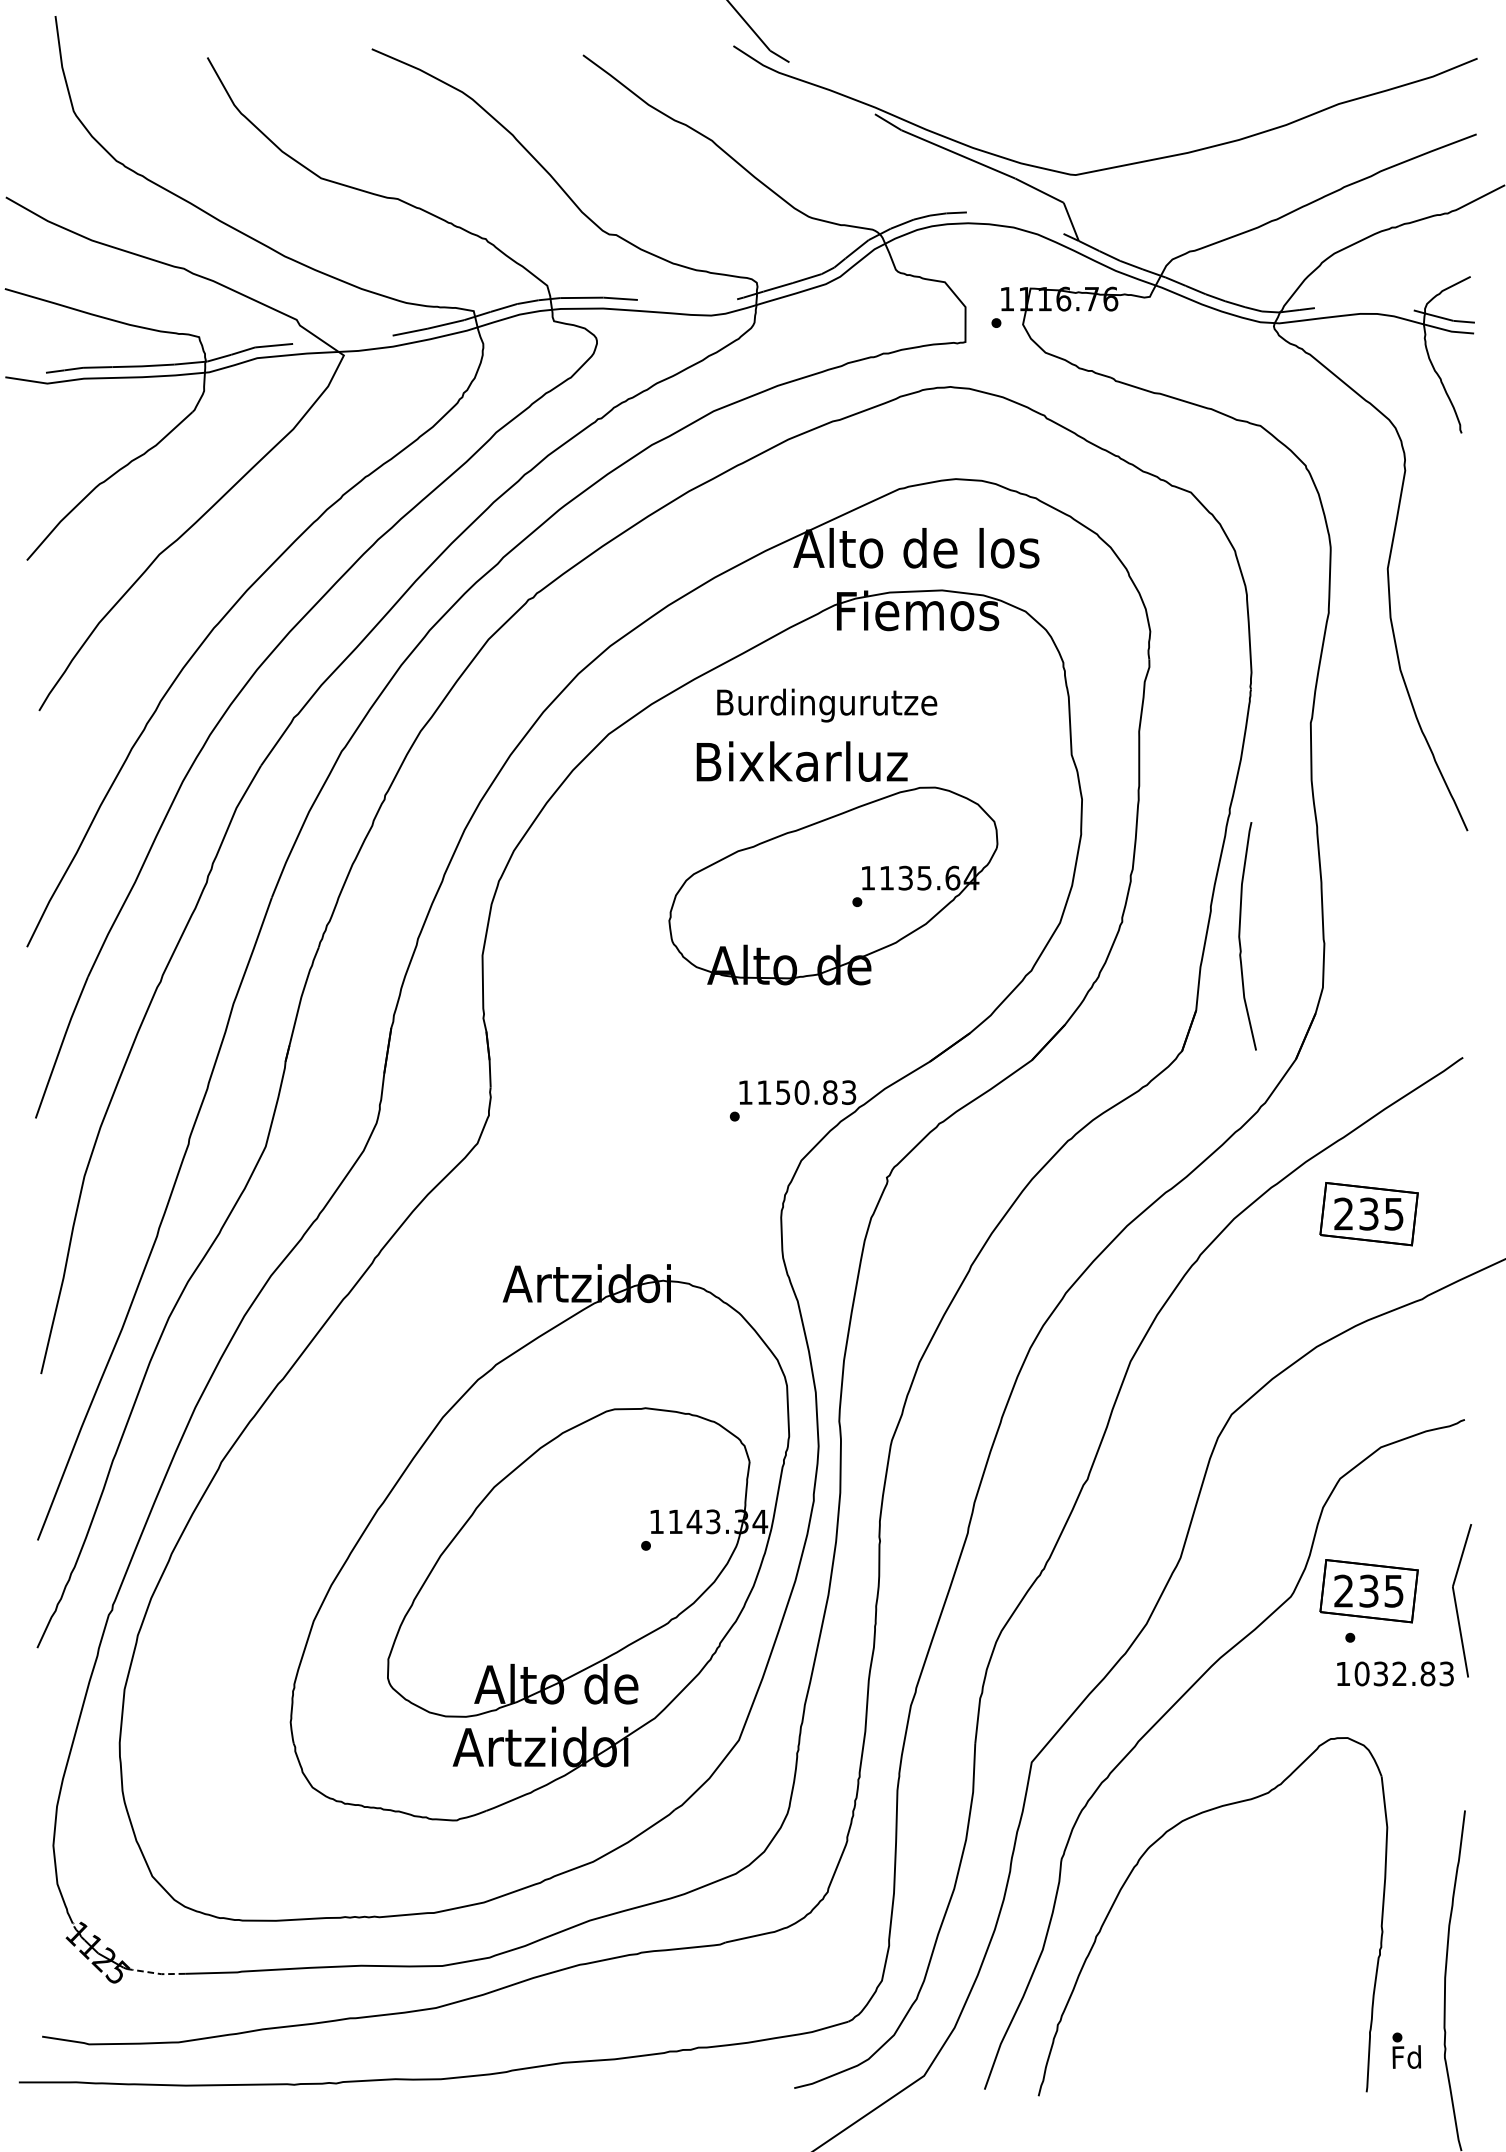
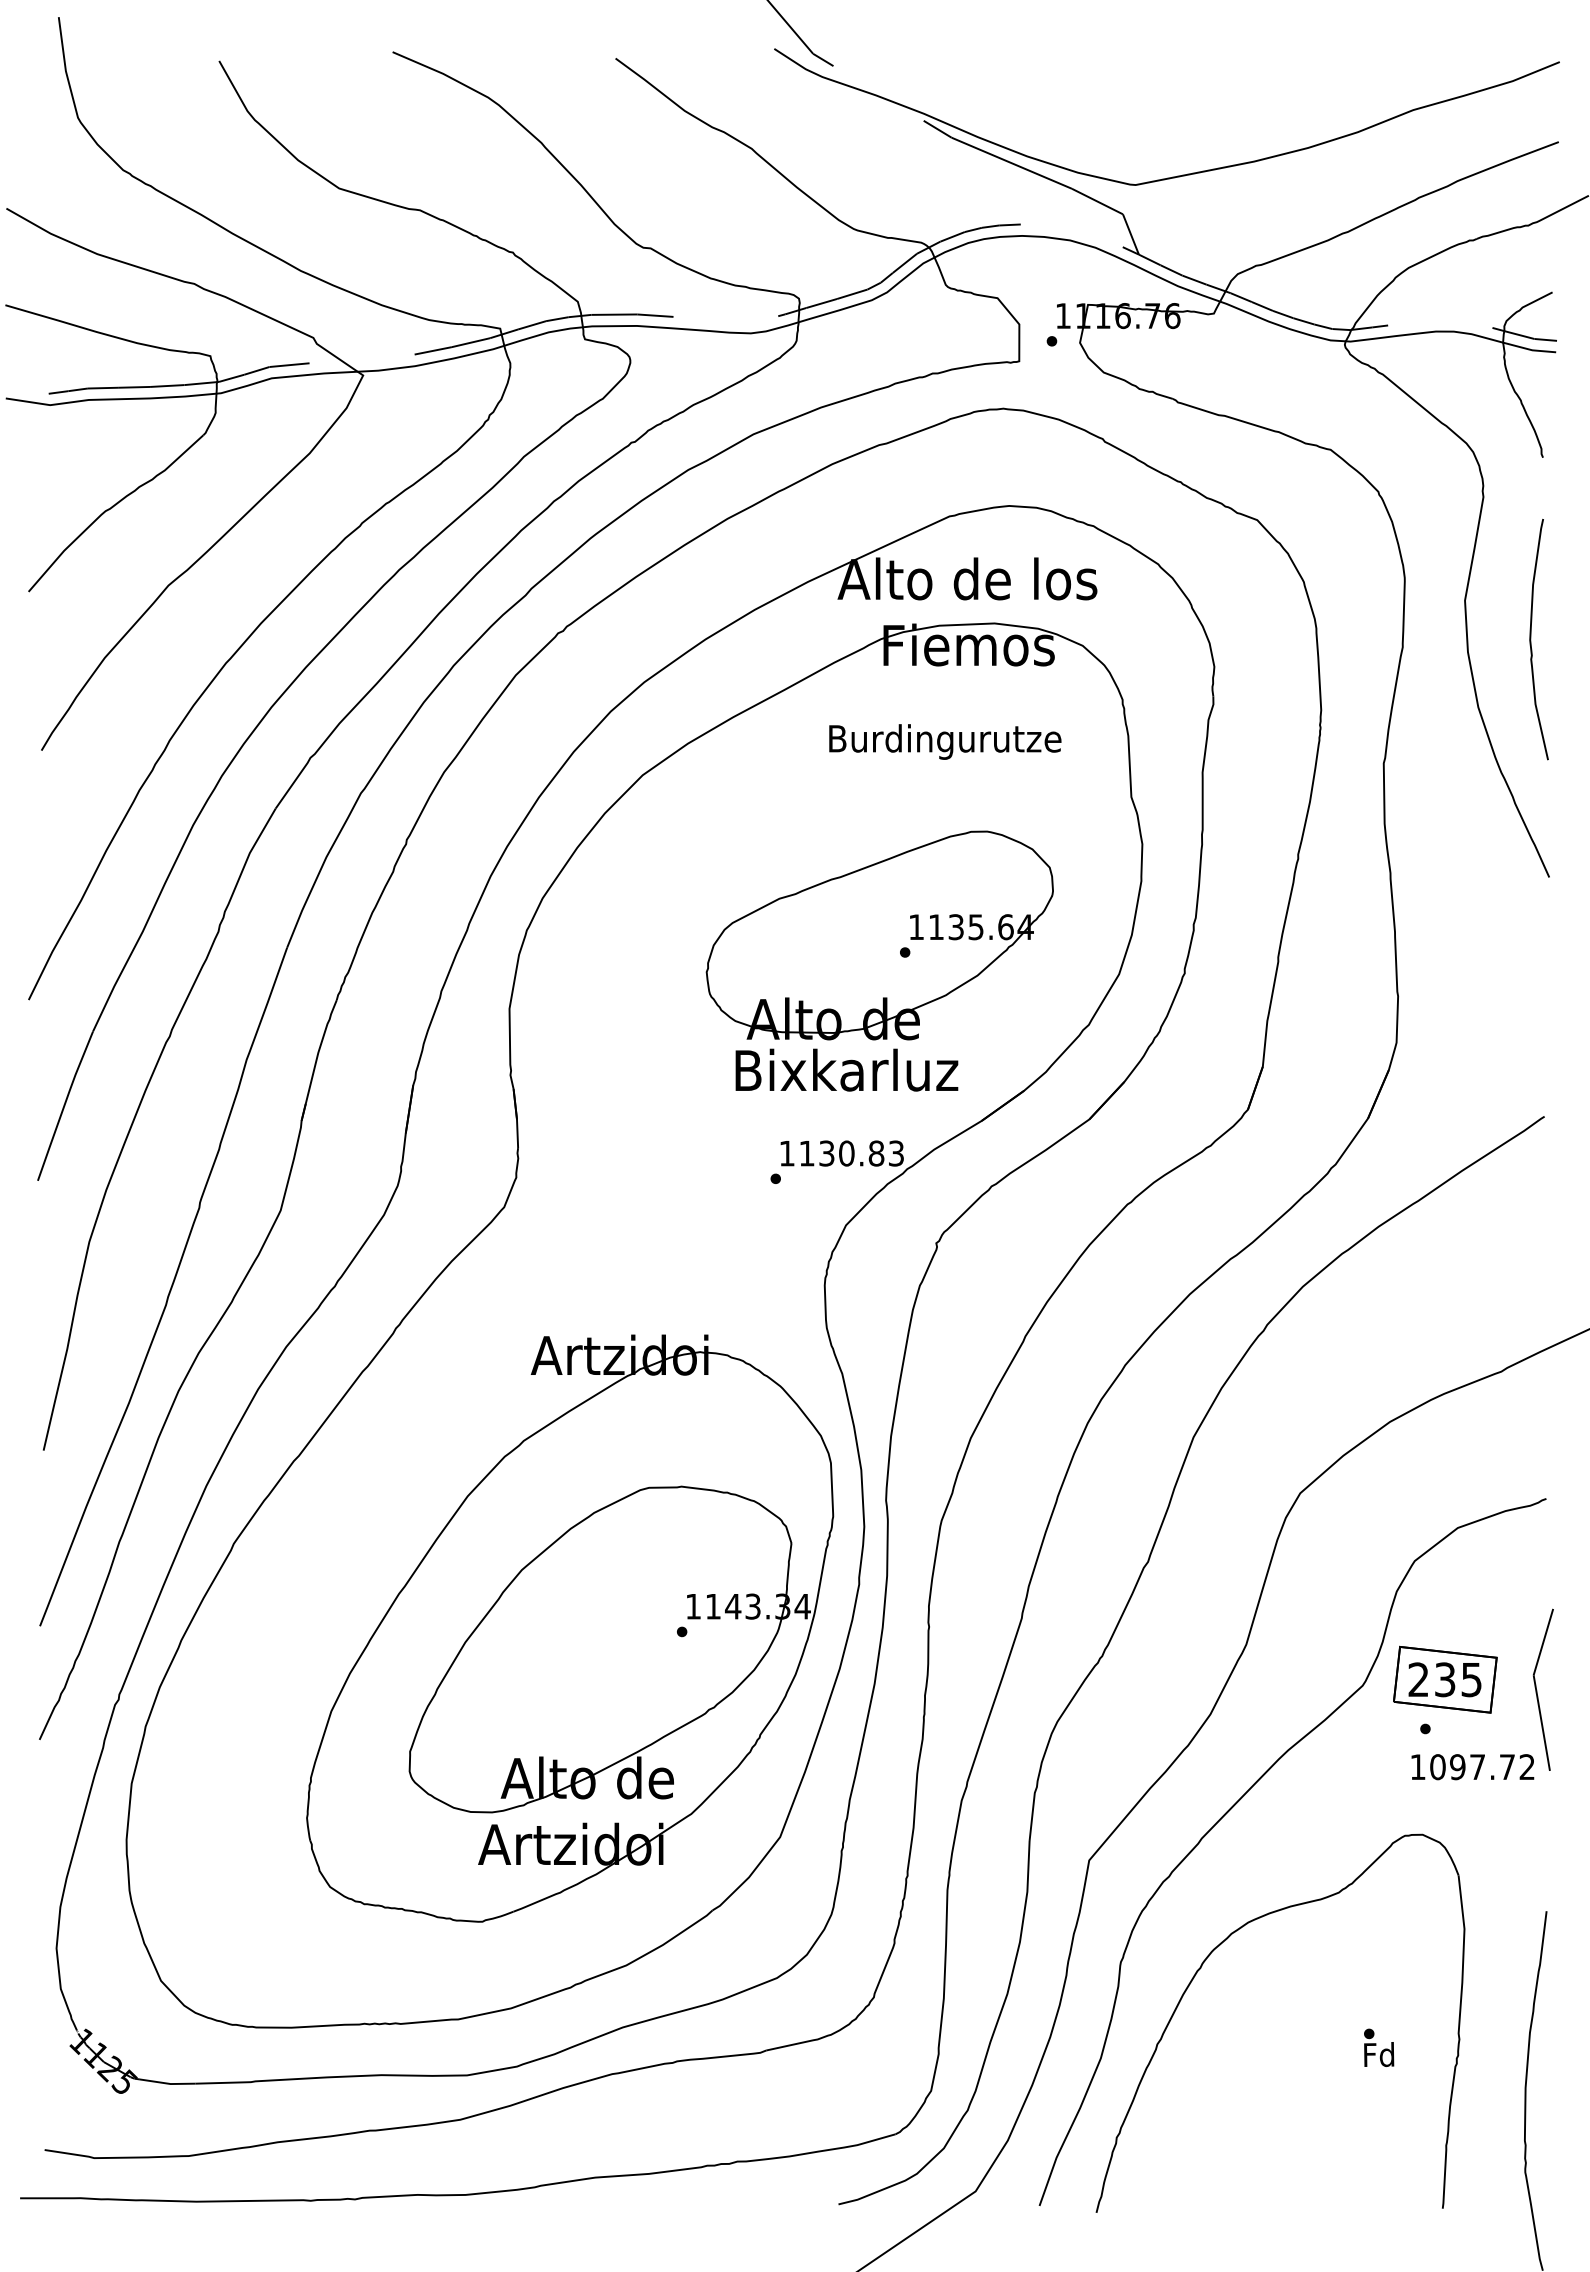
text: (827, 705) -> (945, 741), moved
text: (801, 760) -> (846, 1069), moved
curve: (1240, 936) -> (1531, 639), moved
text: (783, 1091) -> (827, 1152), 1150.83 -> 1130.83
part: (1369, 1213) -> (1445, 1281), removed
text: (1413, 1674) -> (1492, 1767), 1032.83 -> 1097.72
line: (158, 1973) -> (167, 2083), dashed -> solid
text: (1407, 2050) -> (1379, 2047), moved

